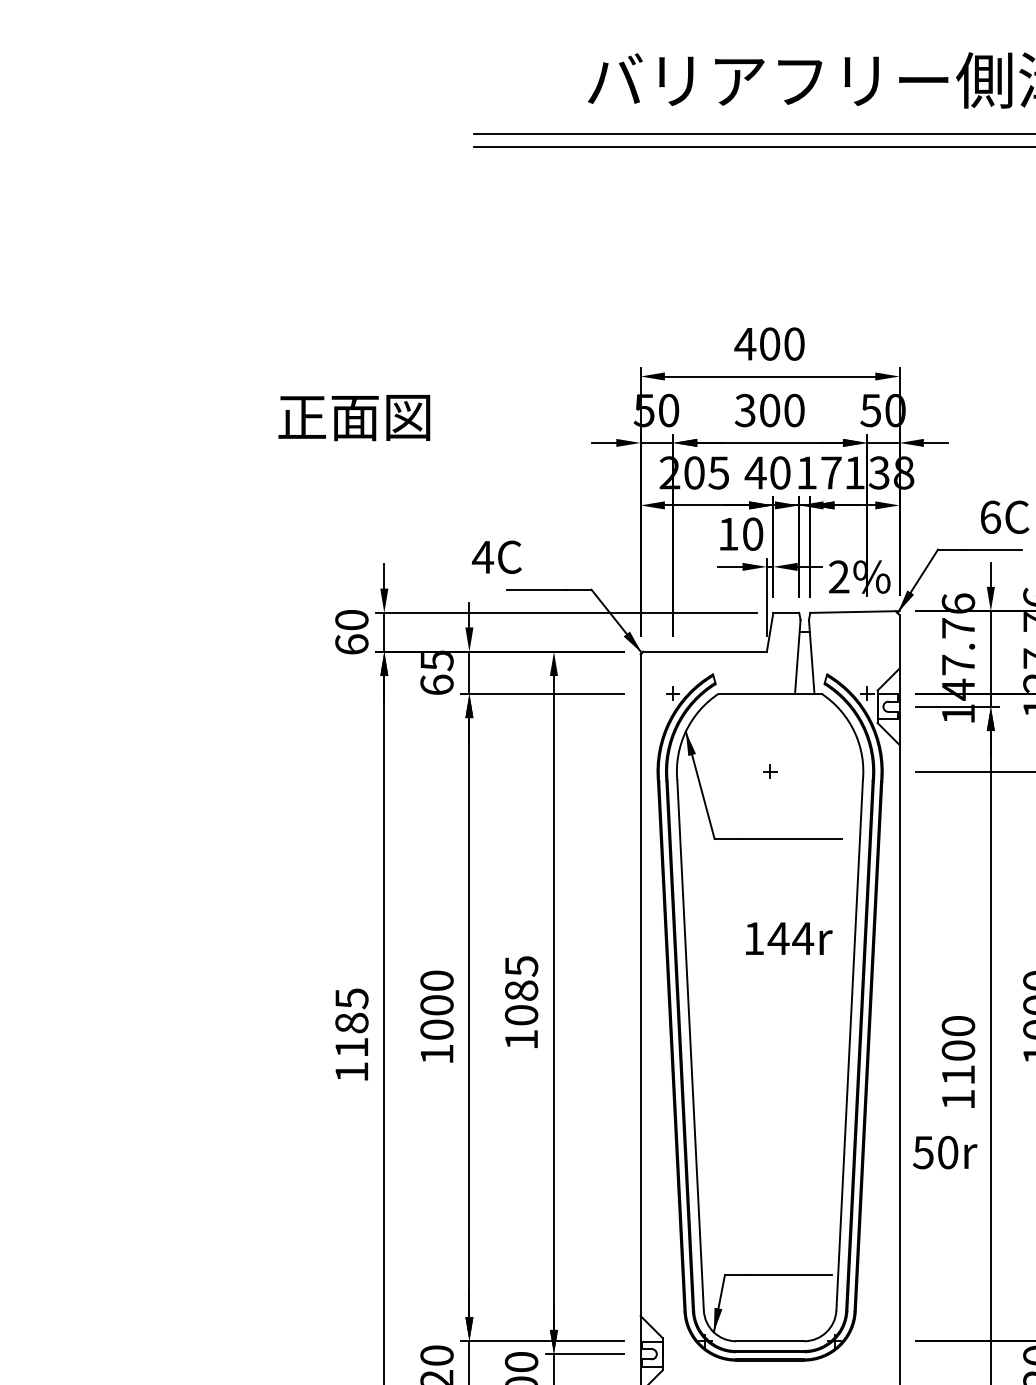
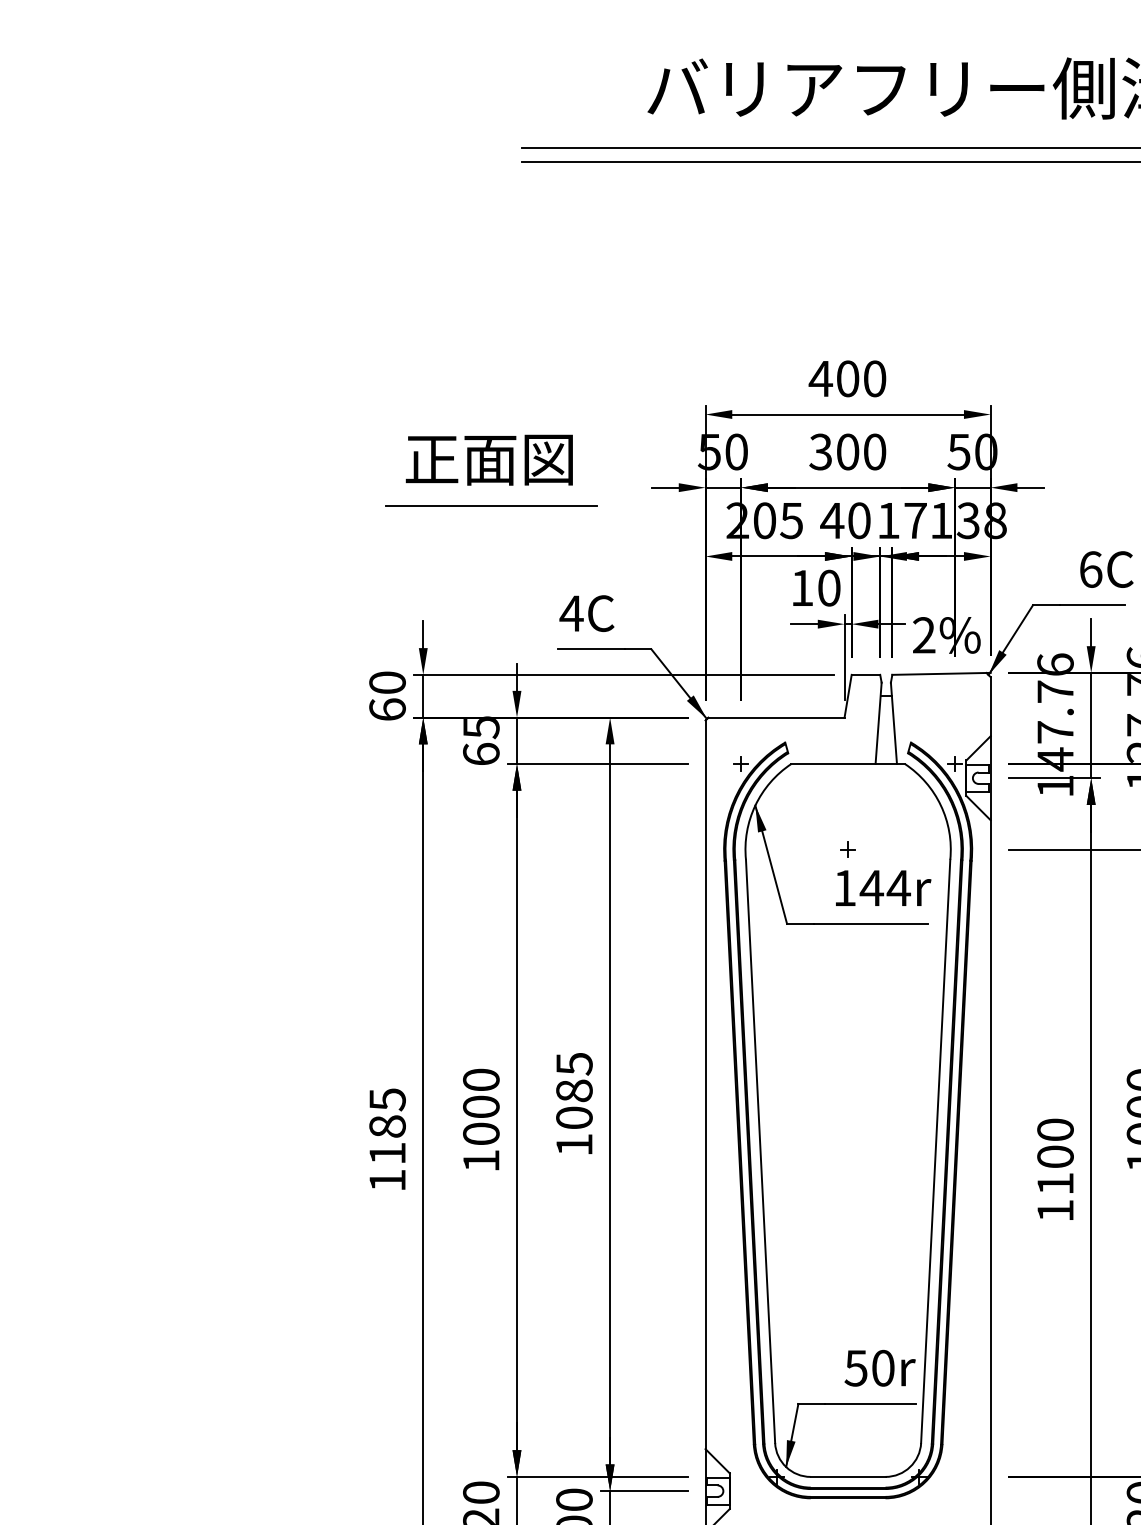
text: (354, 418) -> (489, 460), moved
line: (446, 459) -> (491, 505), added
text: (496, 556) -> (586, 612), moved
text: (789, 938) -> (883, 888), moved
text: (945, 1152) -> (880, 1368), moved

